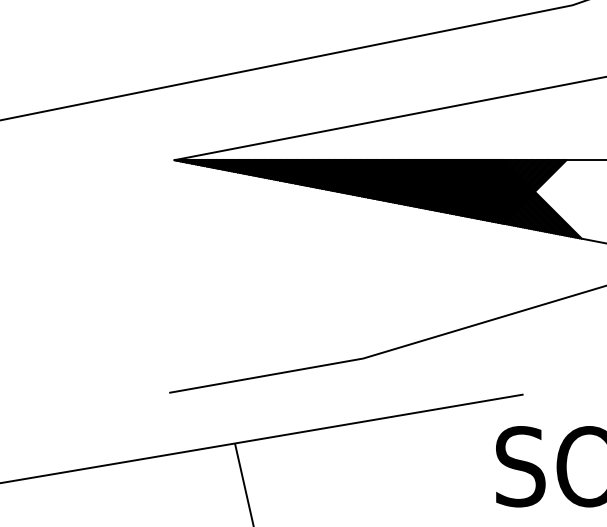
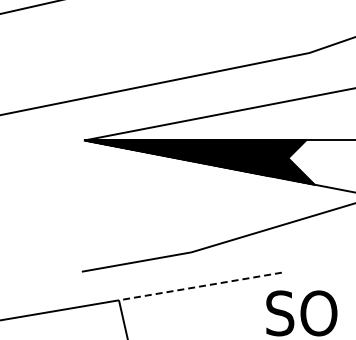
line: (379, 419) -> (200, 286), solid -> dashed

